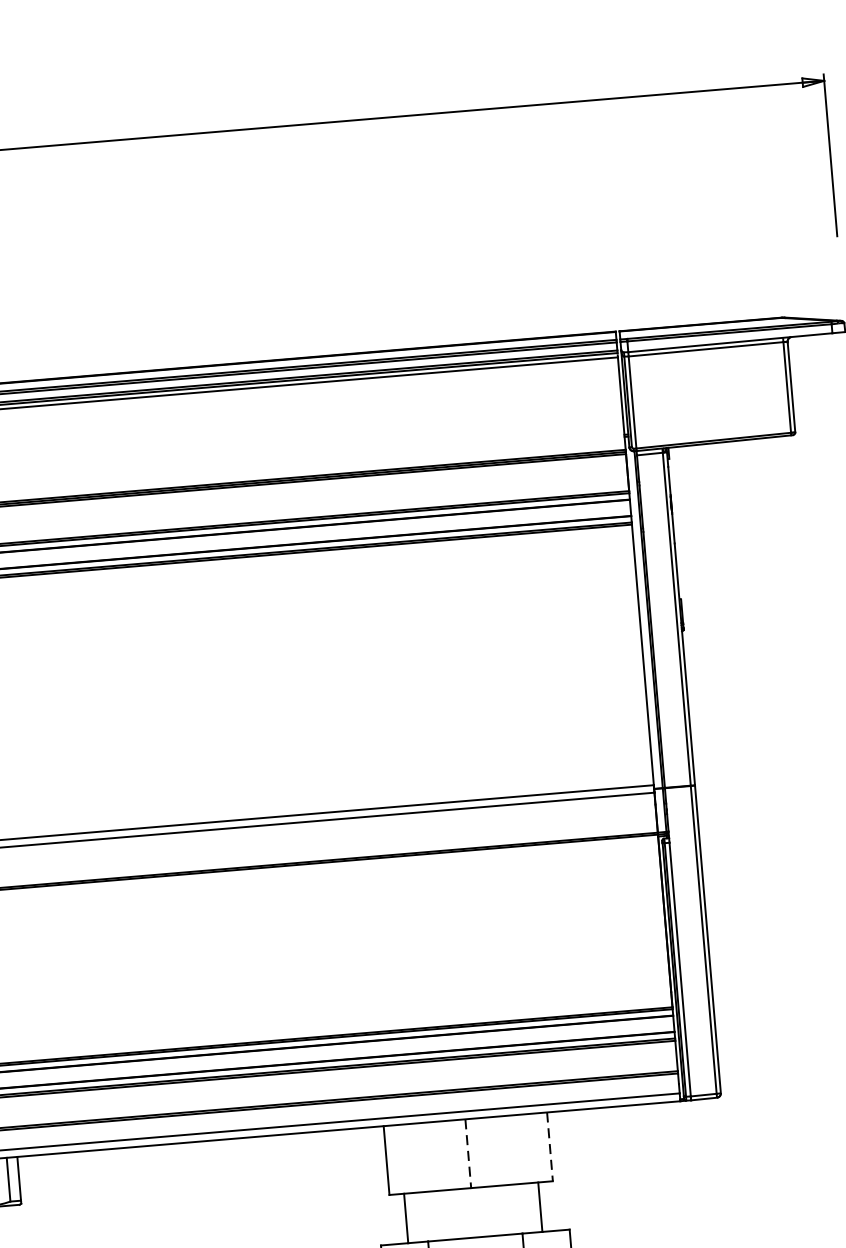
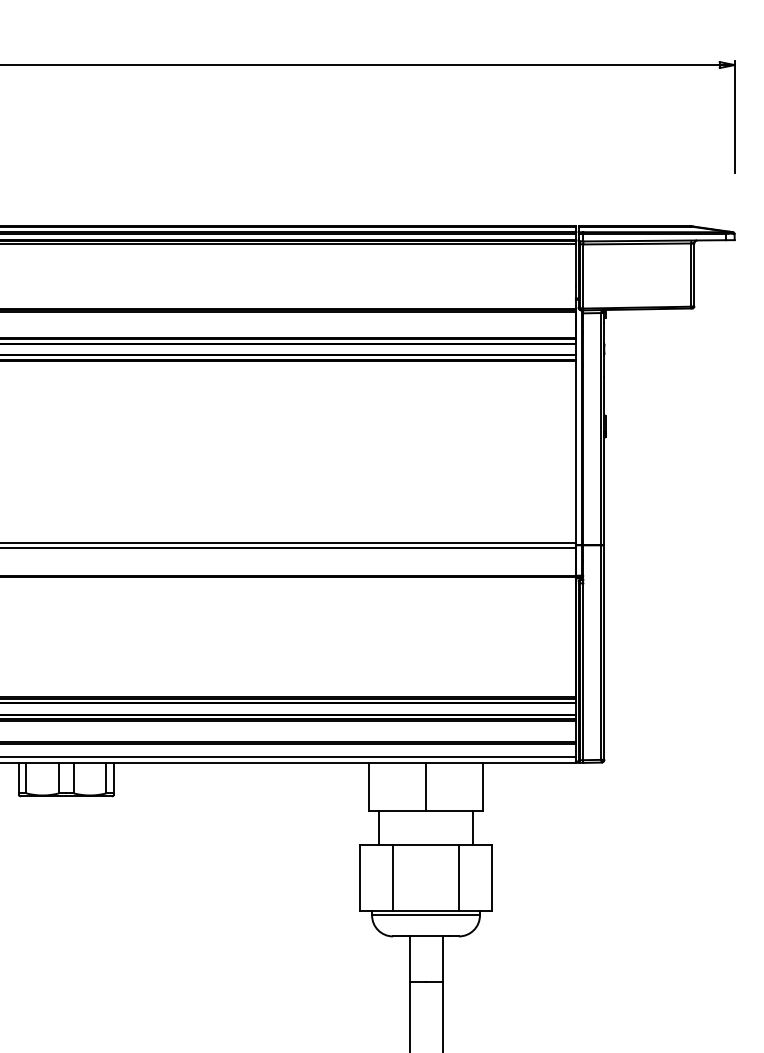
line: (549, 1146) -> (482, 786), dashed -> solid
line: (468, 1153) -> (426, 786), dashed -> solid

